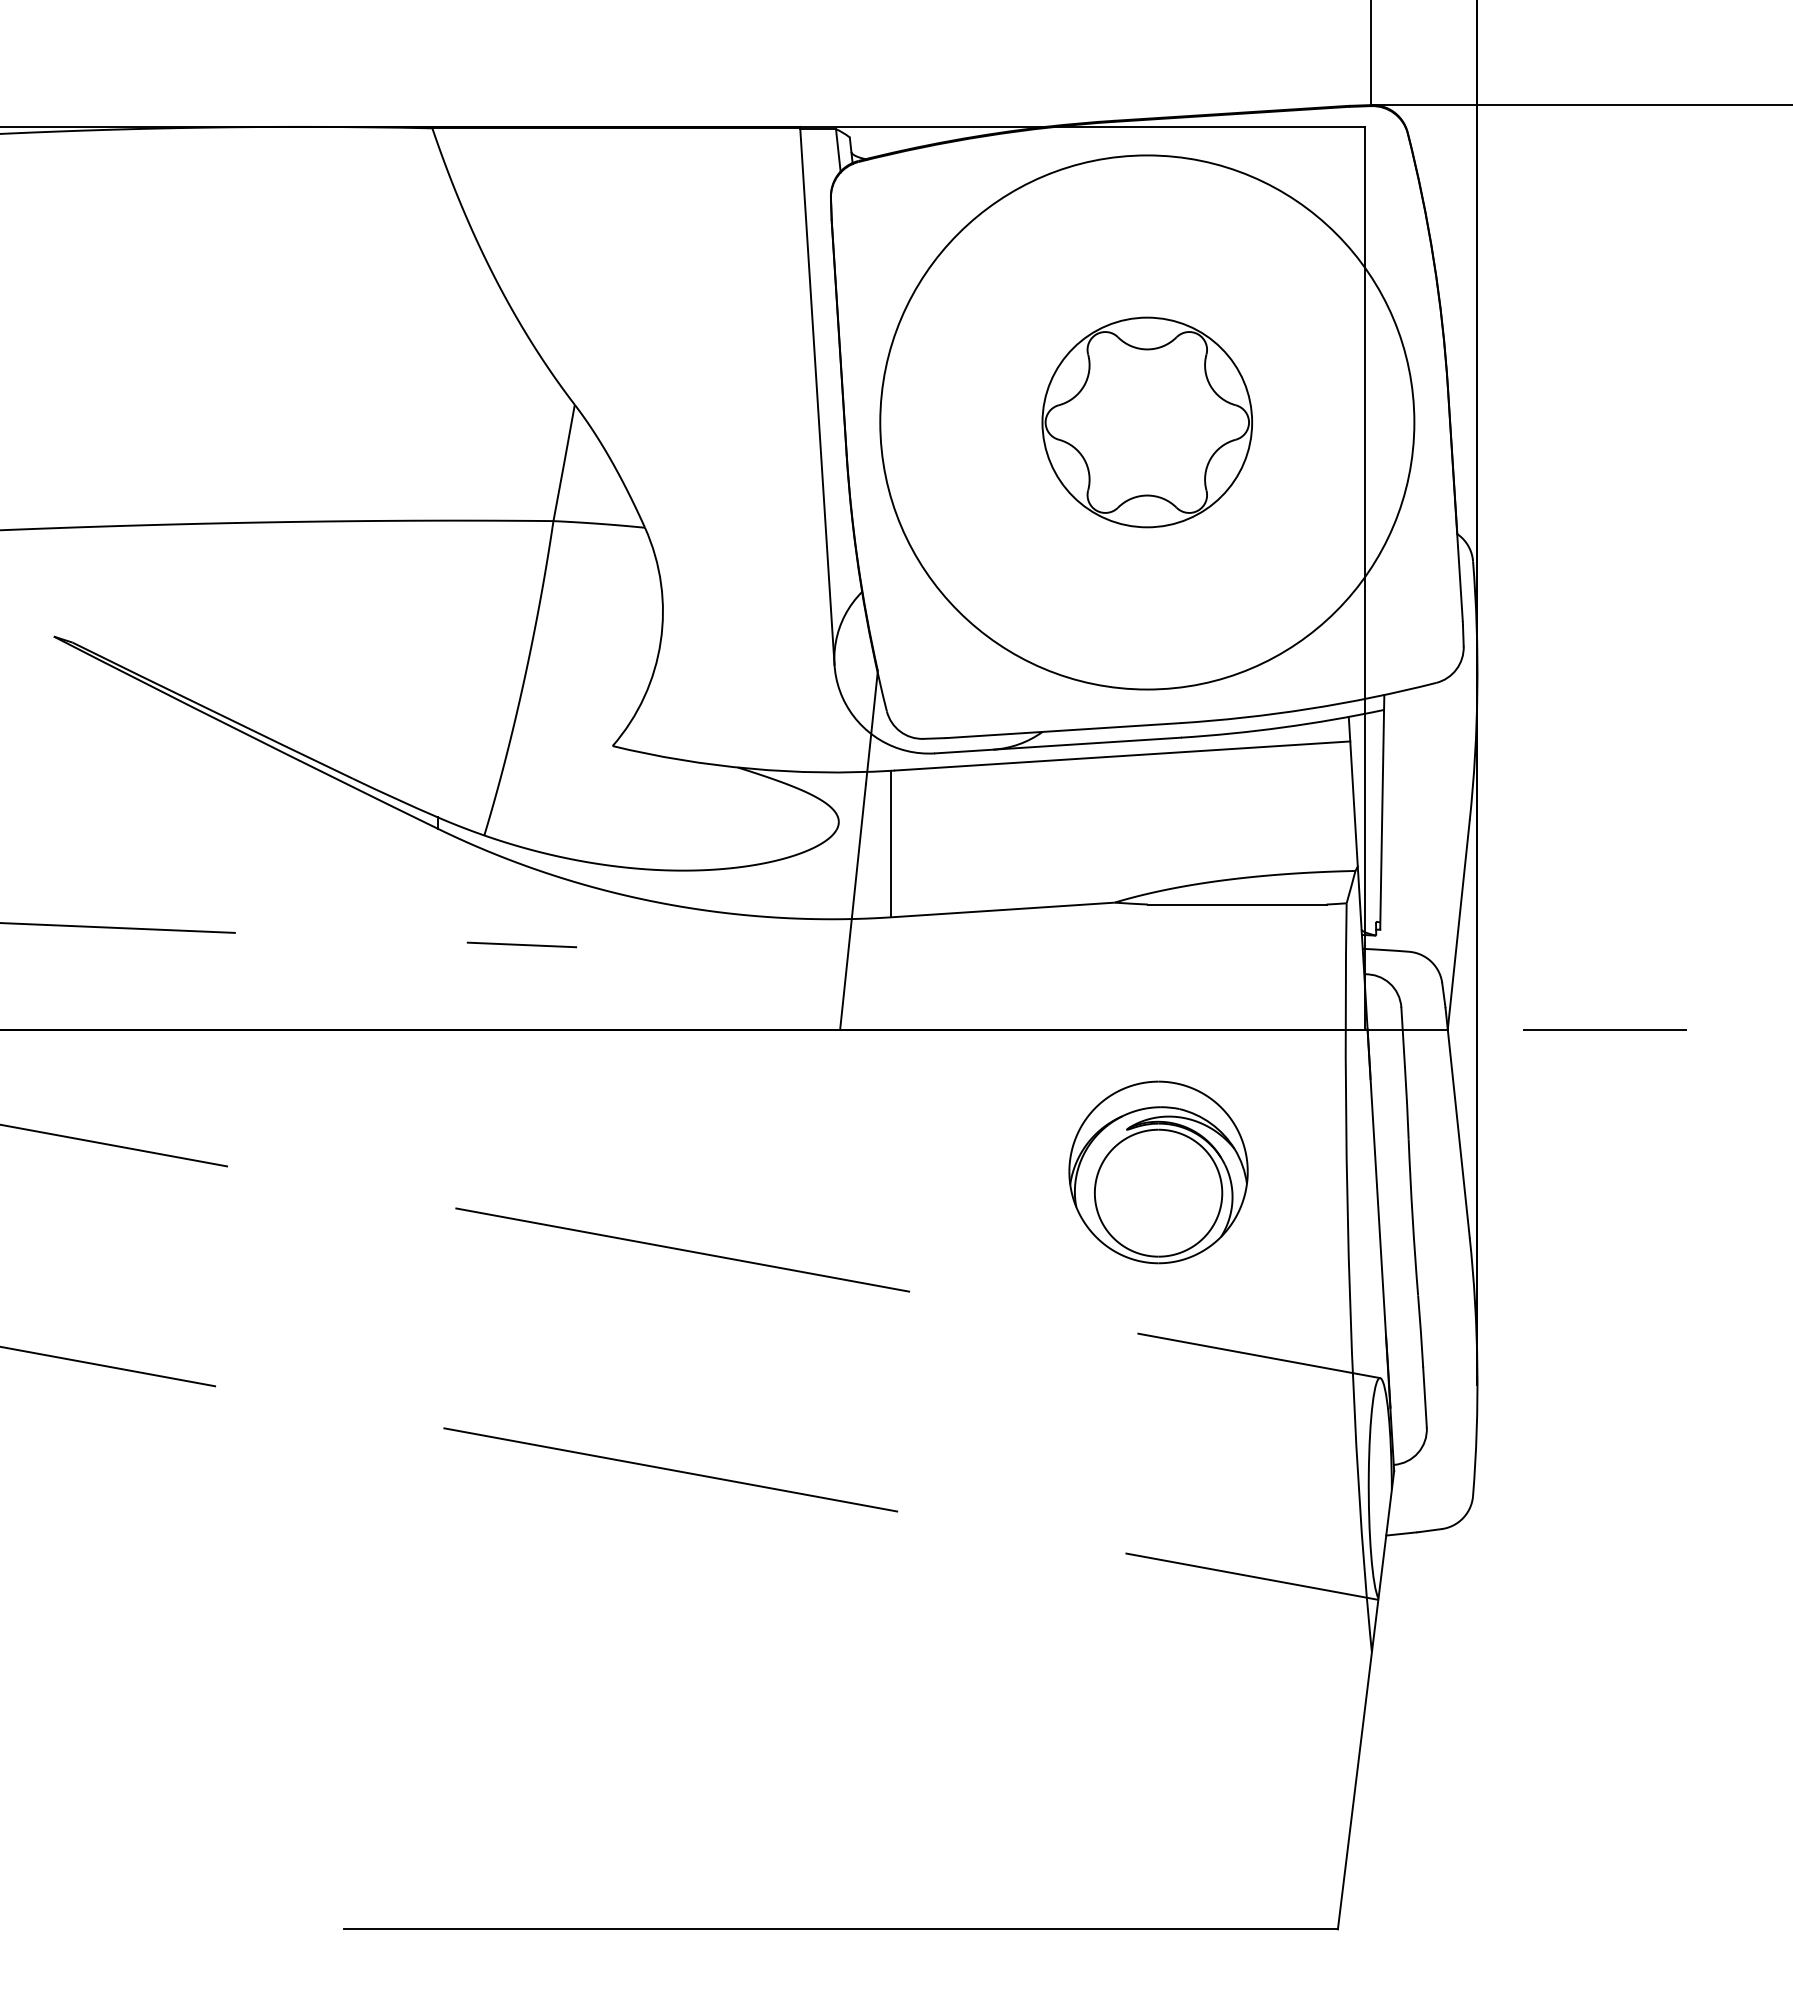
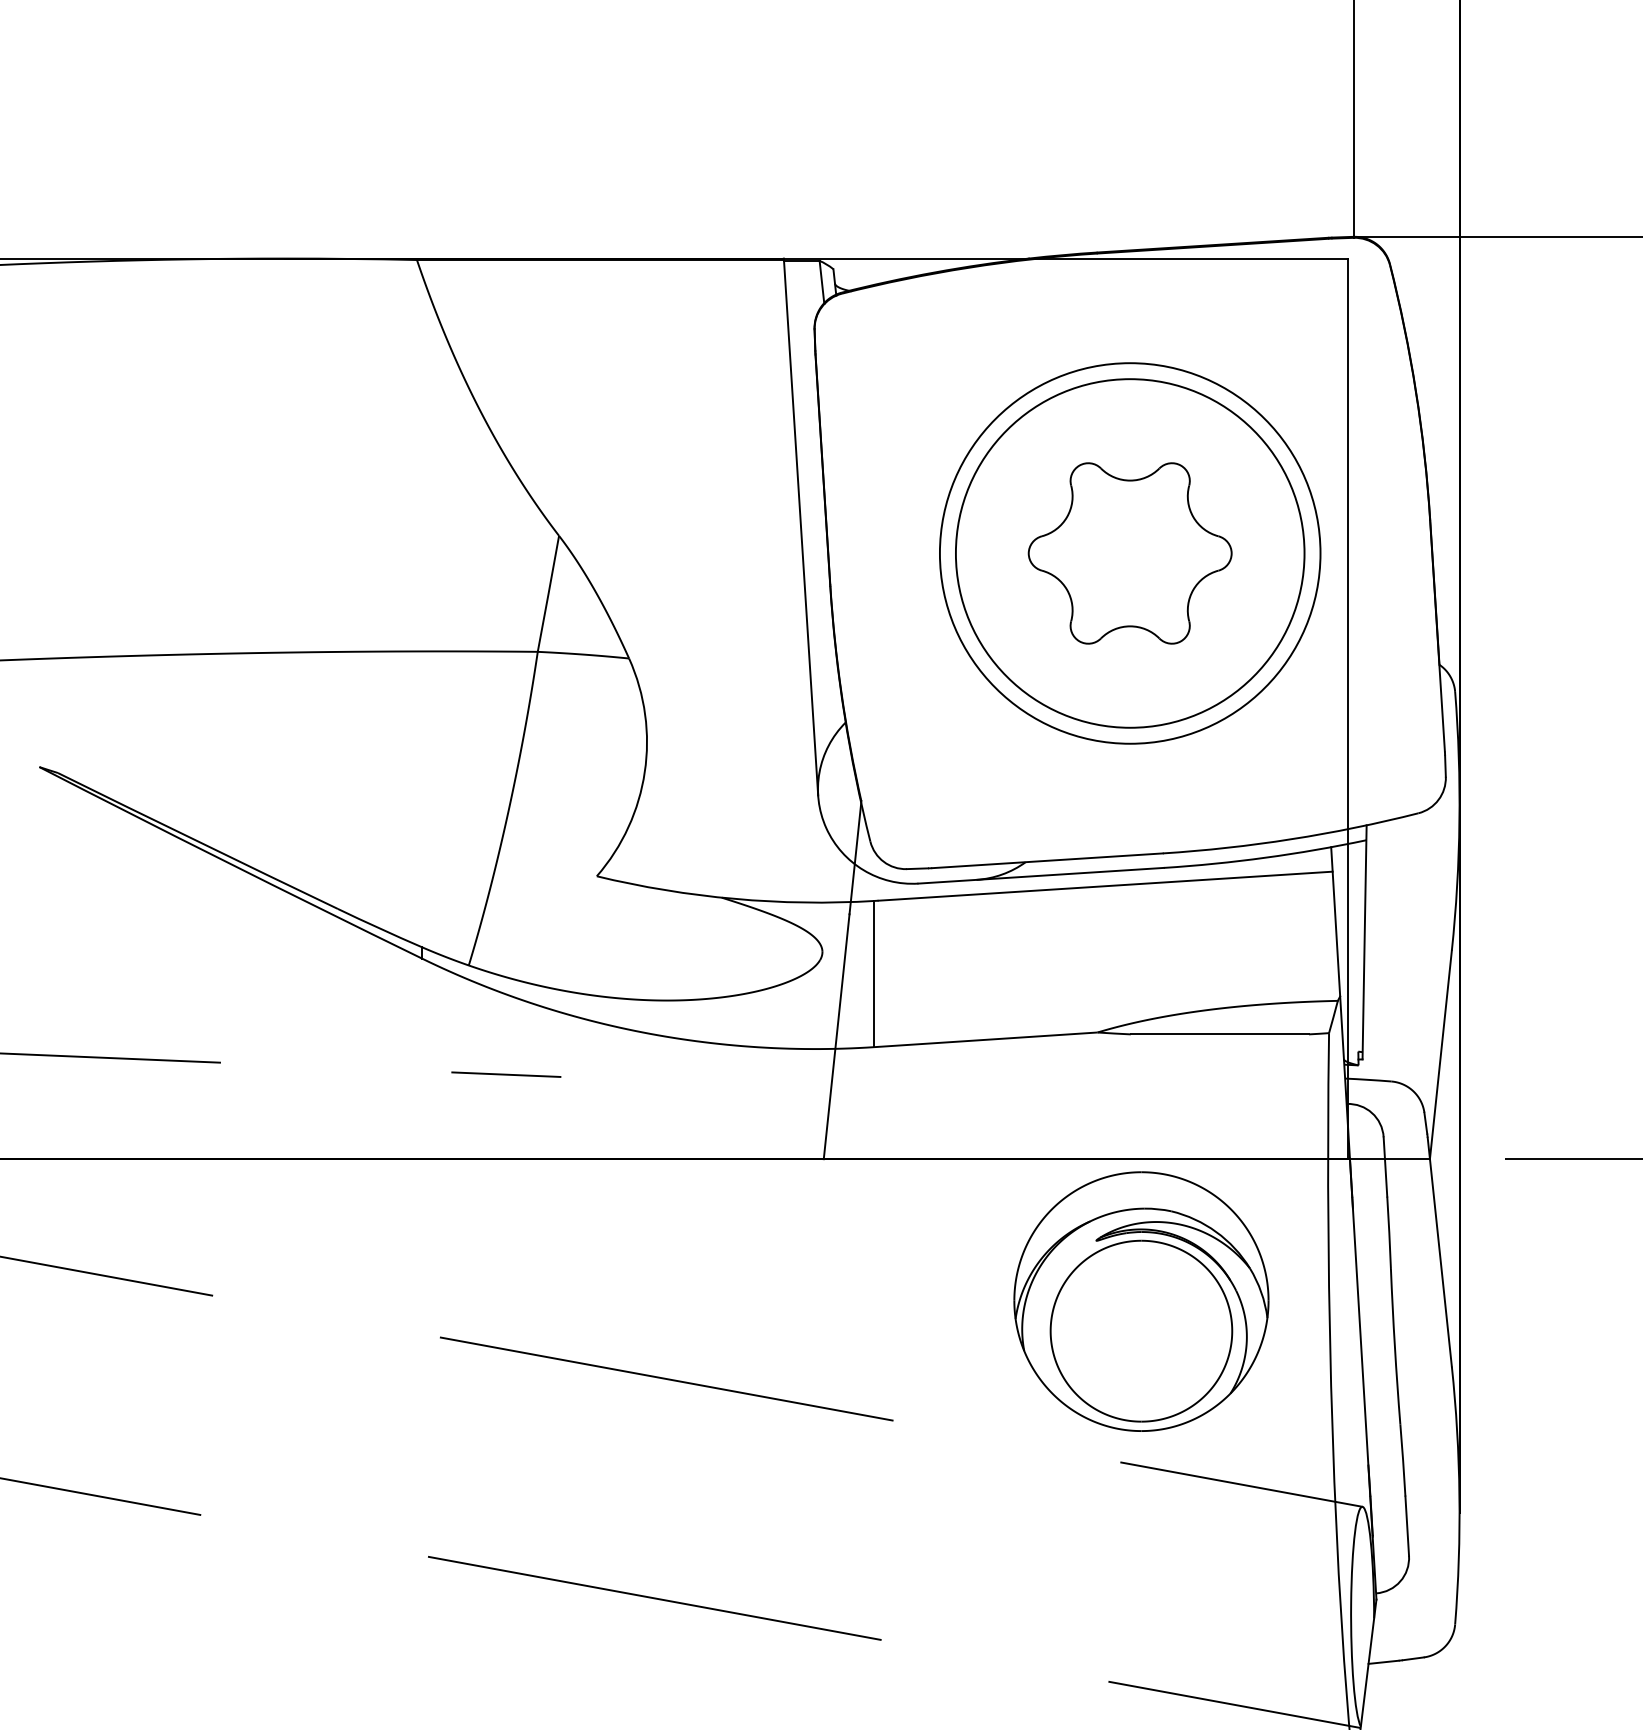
circle: (1147, 422) -> (1130, 553), size x0.71
circle: (1147, 422) -> (1130, 553), size x1.67
part: (1158, 1172) -> (1141, 1301), size x1.43

